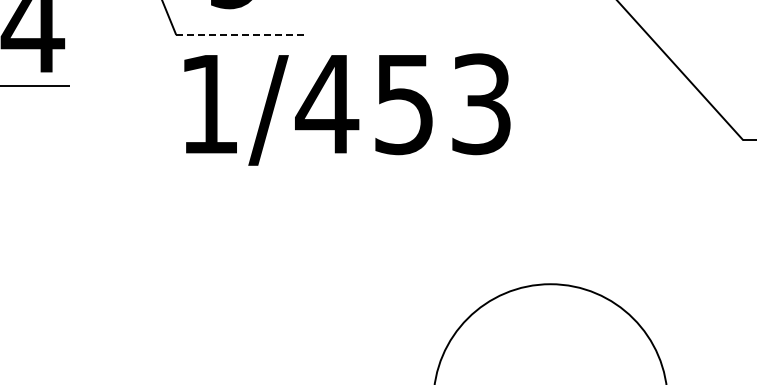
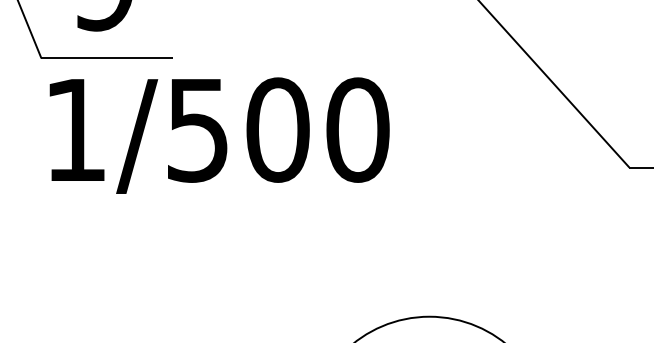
line: (239, 35) -> (106, 58), dashed -> solid
text: (403, 104) -> (277, 130), 1/453 -> 1/500

